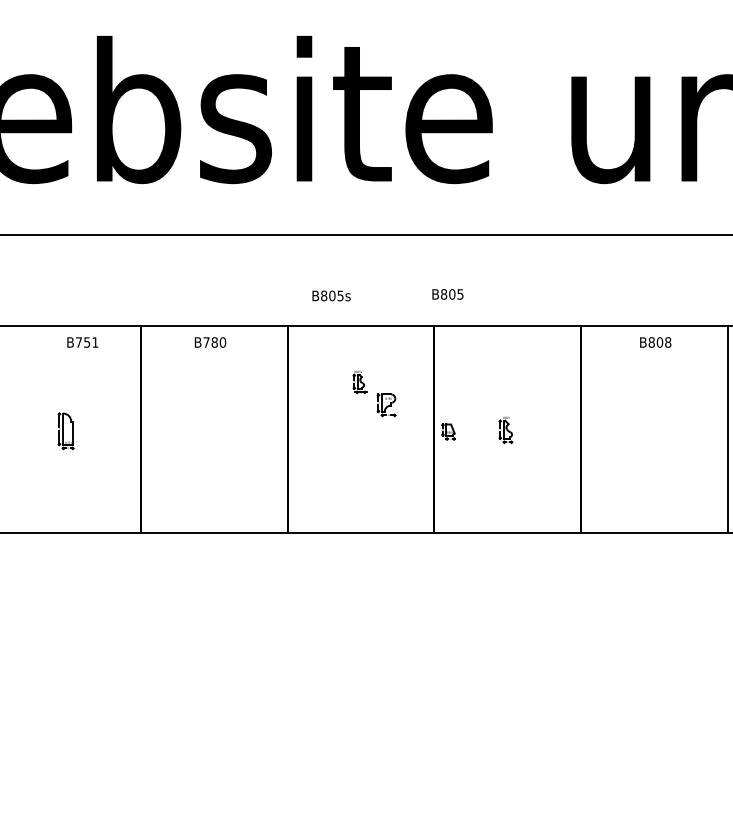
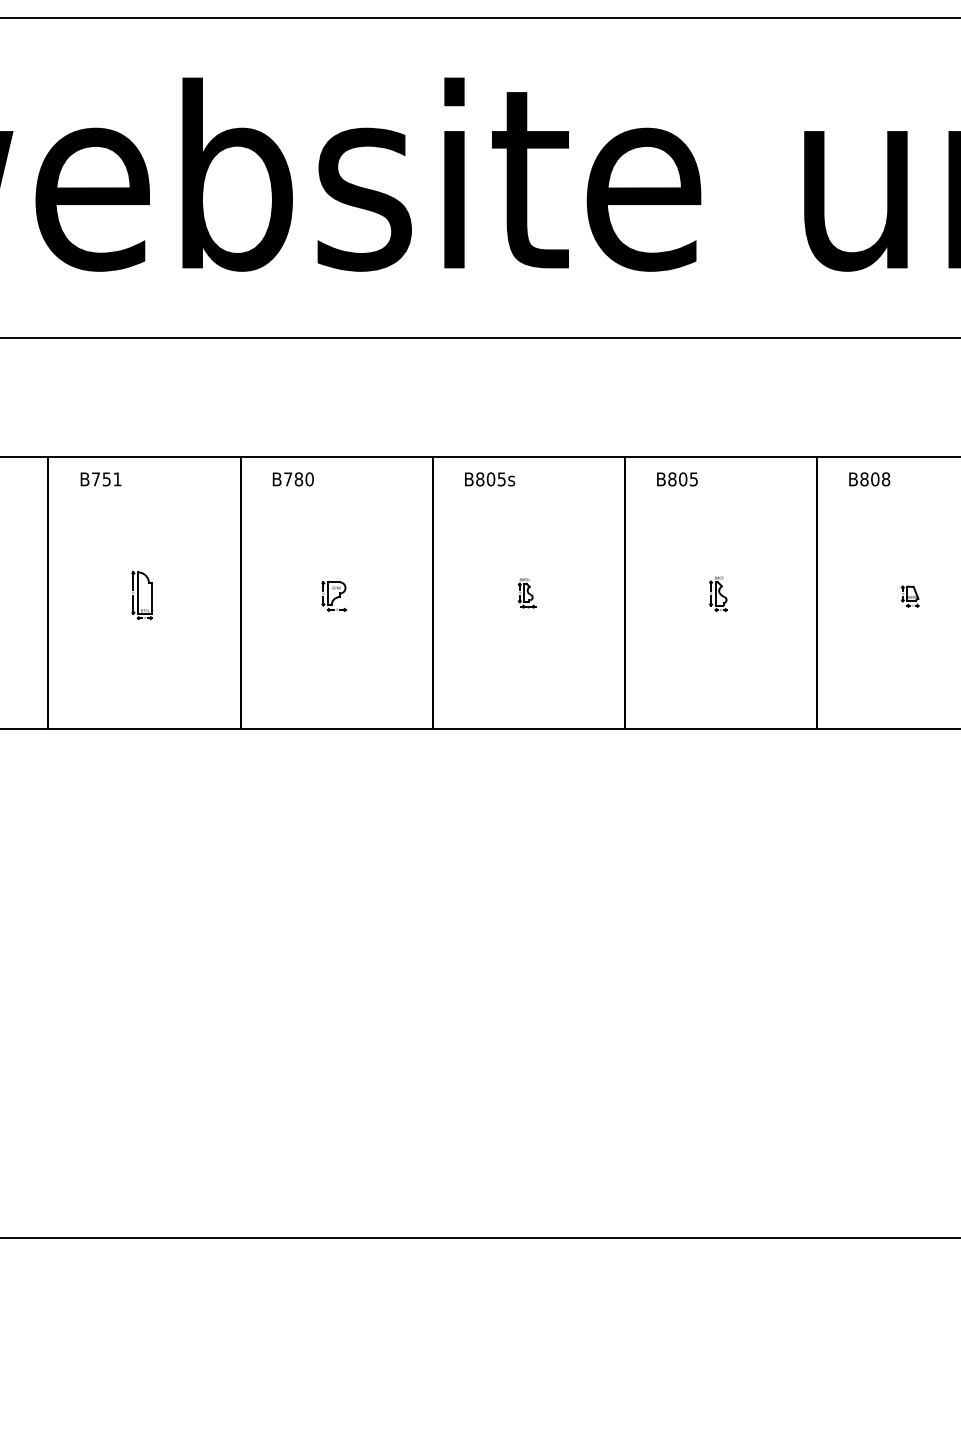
text: (447, 294) -> (677, 479), moved
text: (331, 296) -> (490, 479), moved
text: (82, 342) -> (100, 479), moved
text: (209, 342) -> (292, 479), moved
text: (655, 342) -> (869, 479), moved
part: (359, 382) -> (526, 593), moved
part: (386, 405) -> (333, 596), moved
part: (447, 431) -> (909, 596), moved

